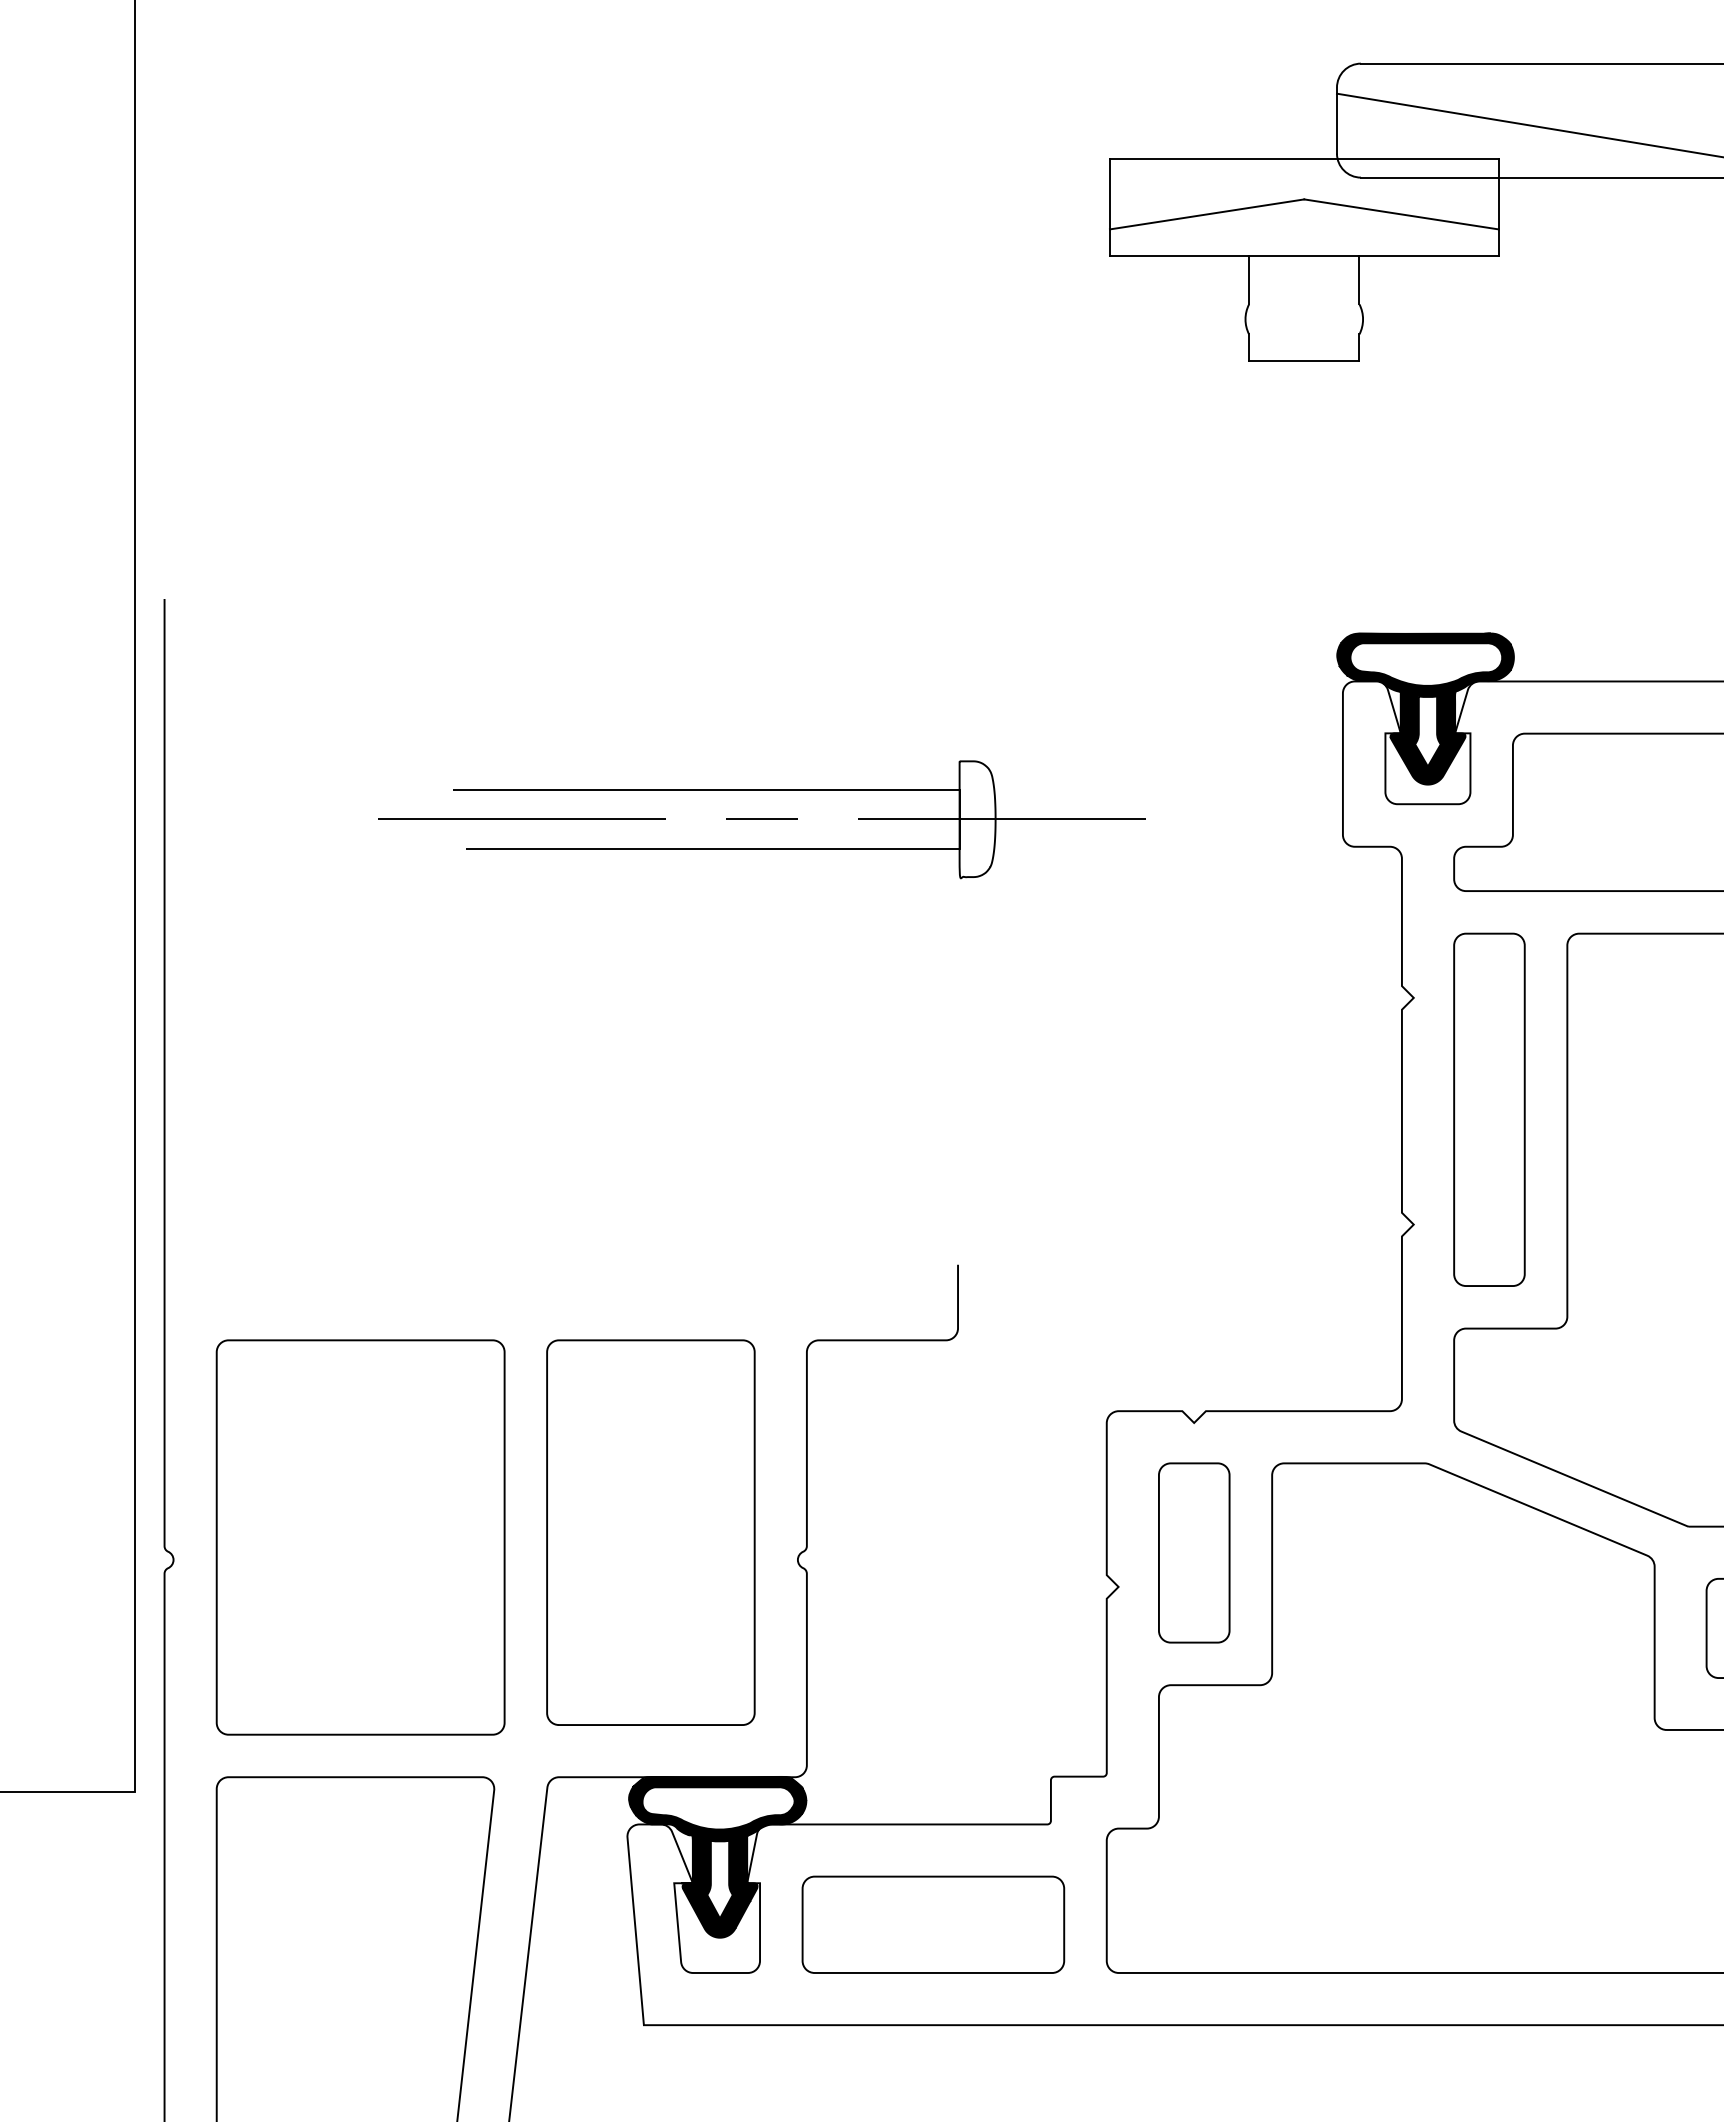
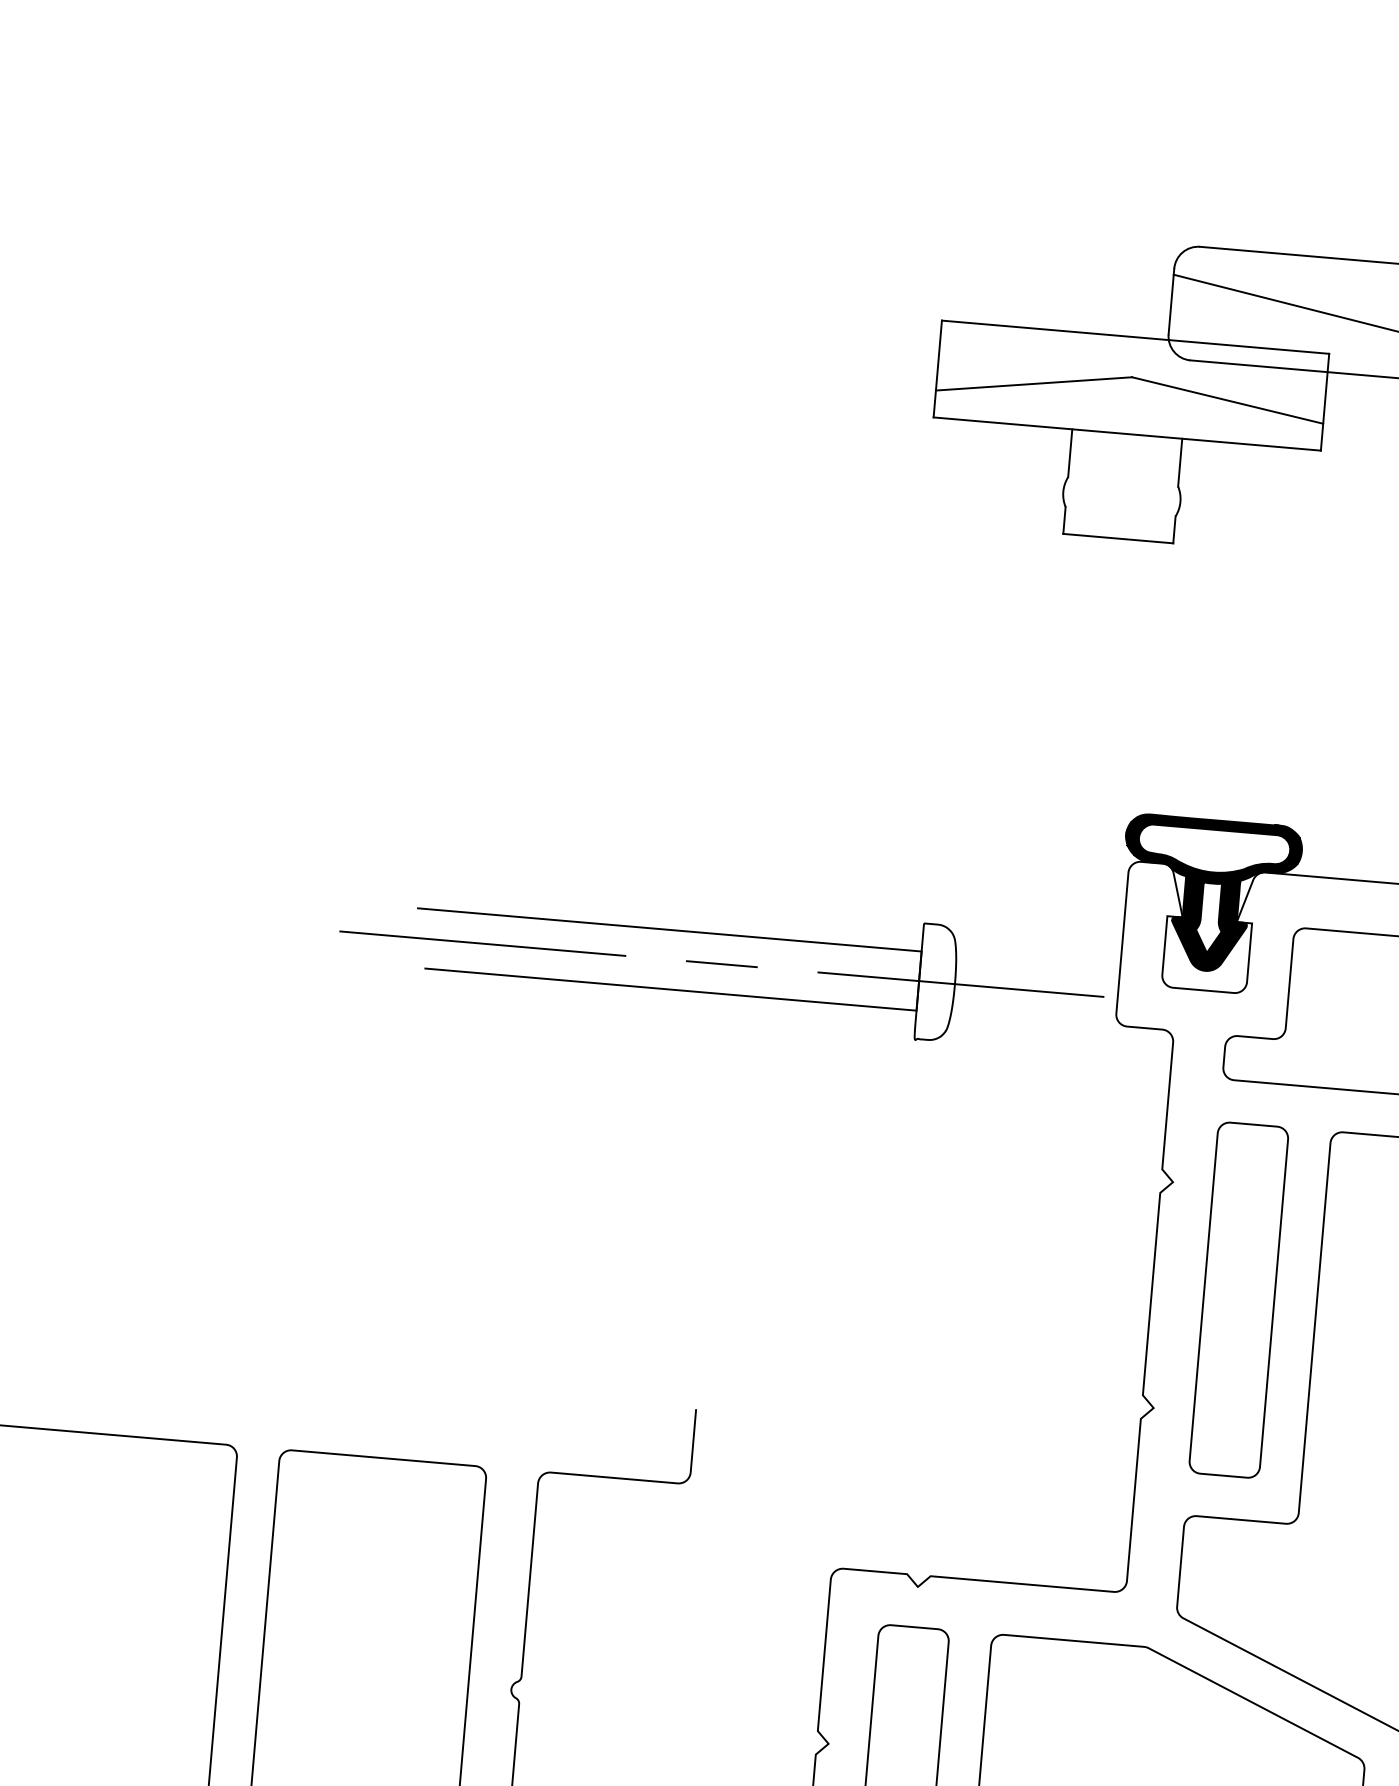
part: (761, 819) -> (721, 964), moved

